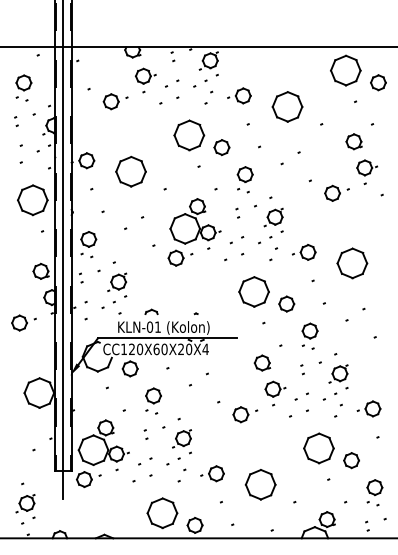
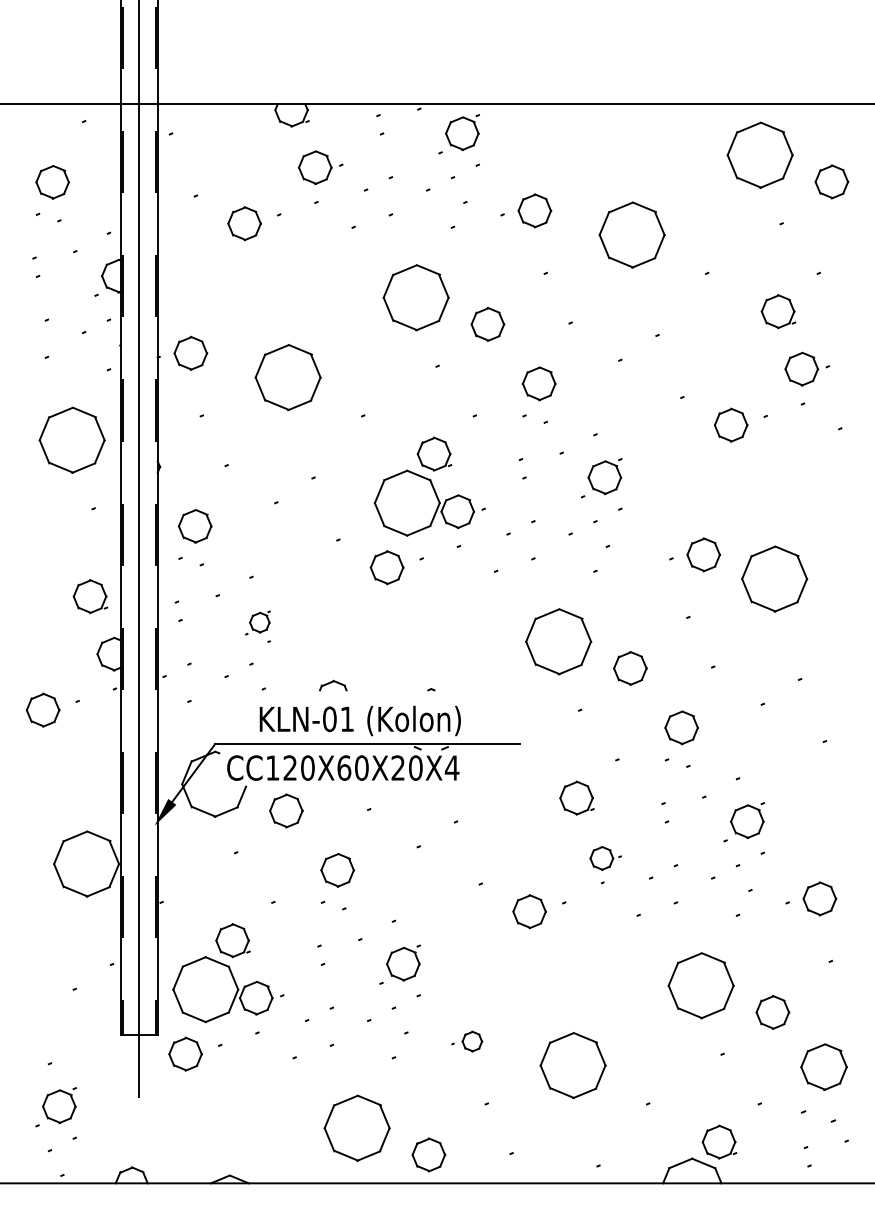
part: (304, 252) -> (695, 555), moved
part: (117, 284) -> (258, 625), size x0.6
part: (275, 393) -> (605, 864), size x0.7
part: (212, 473) -> (467, 1040), size x0.6
part: (374, 492) -> (823, 1082), size x1.4

